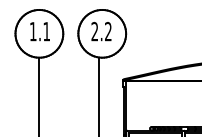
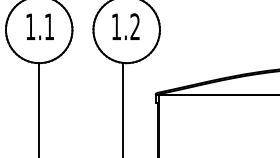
text: (94, 30) -> (115, 25), 2.2 -> 1.2

